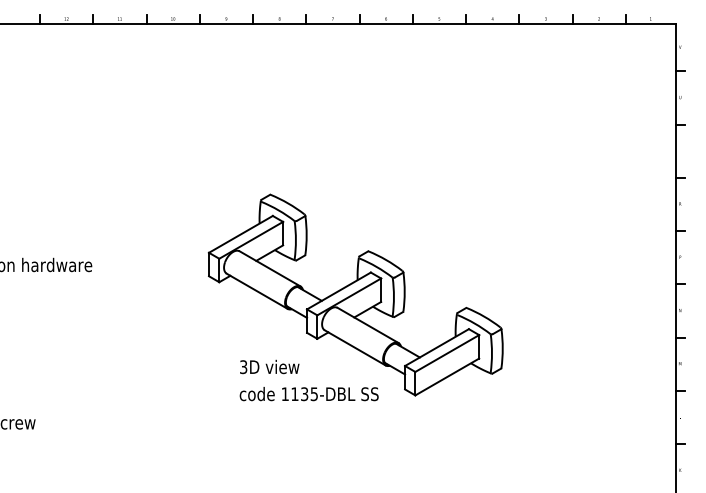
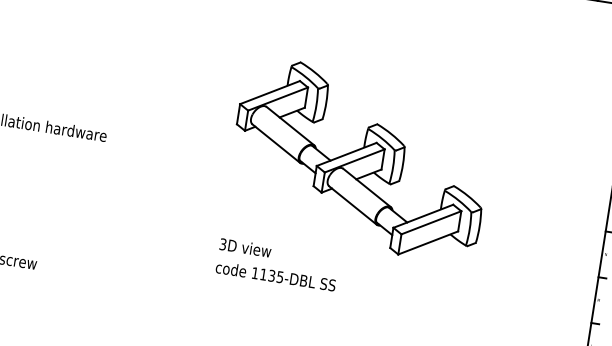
part: (355, 294) -> (360, 159), moved

